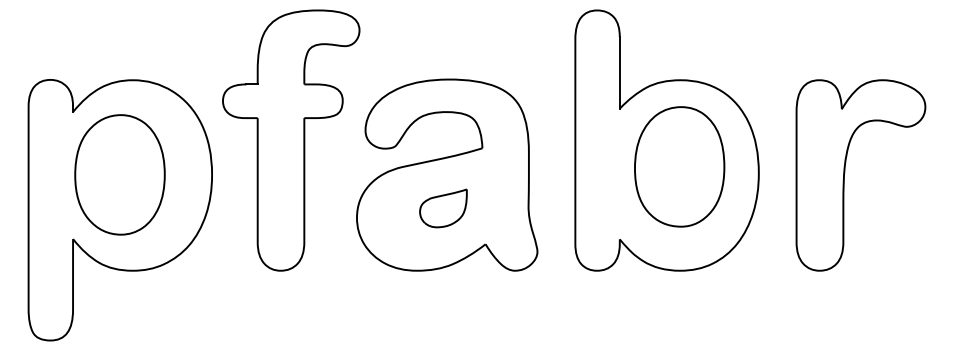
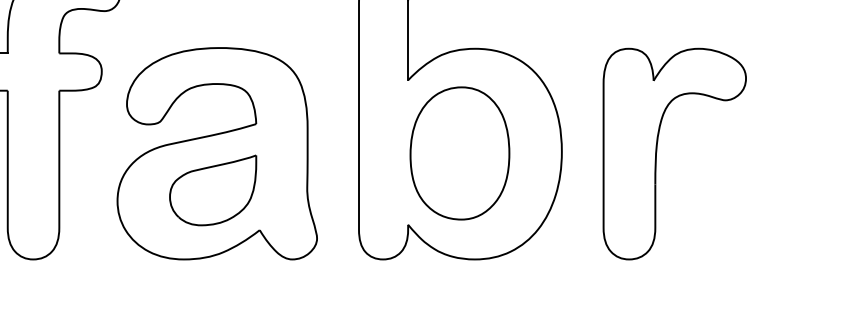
part: (679, 166) -> (459, 153), moved
part: (443, 208) -> (213, 190), size x1.67

